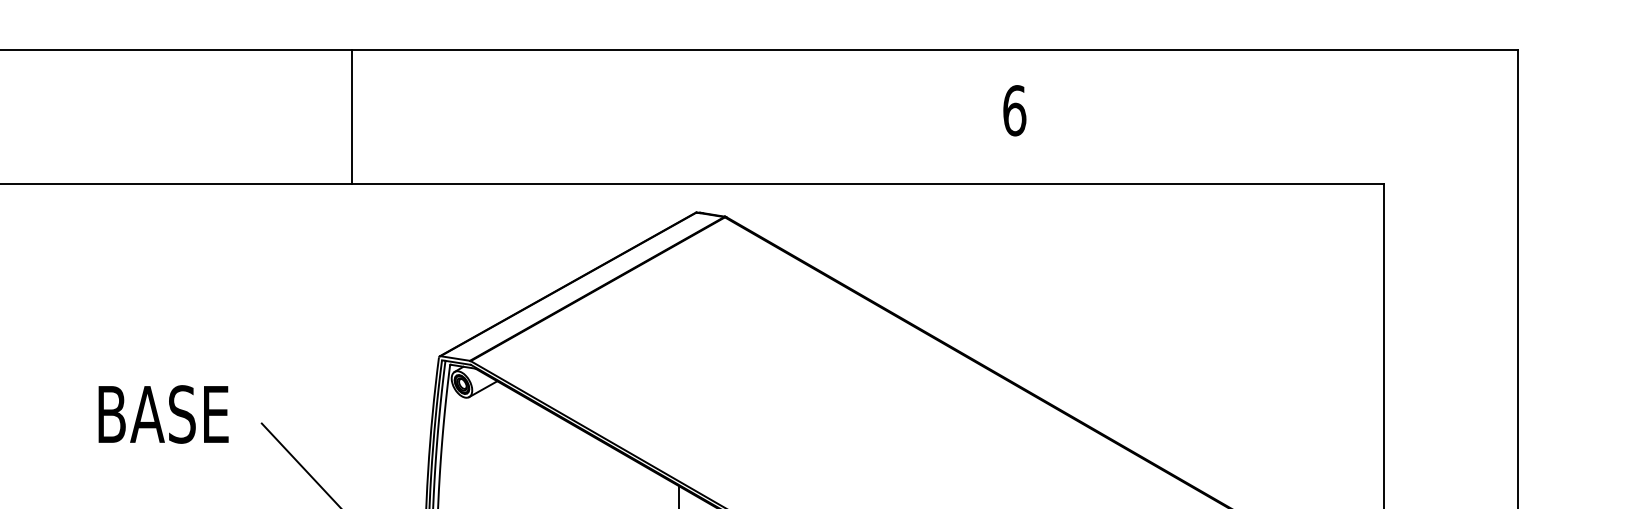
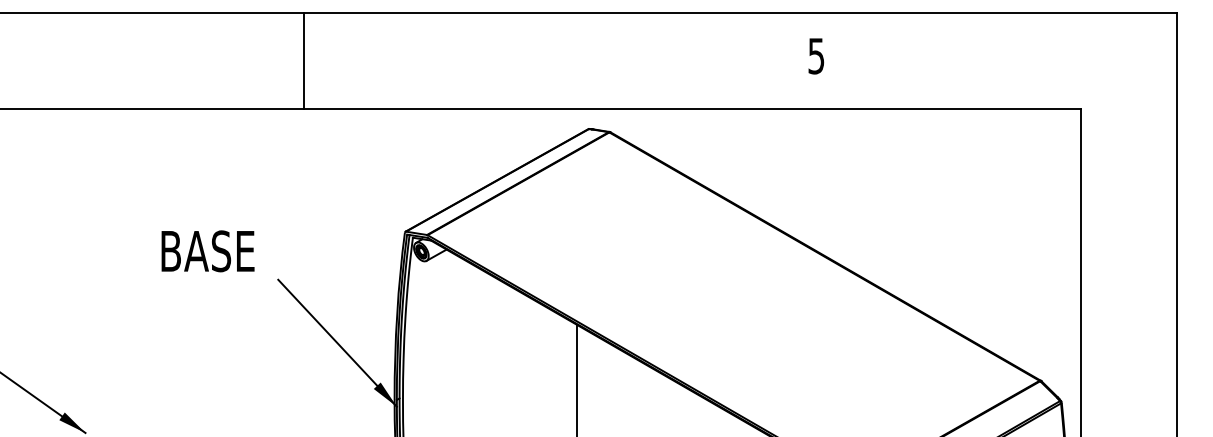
text: (1014, 109) -> (816, 55), 6 -> 5
line: (351, 116) -> (303, 60), moved
text: (162, 414) -> (207, 251), moved

